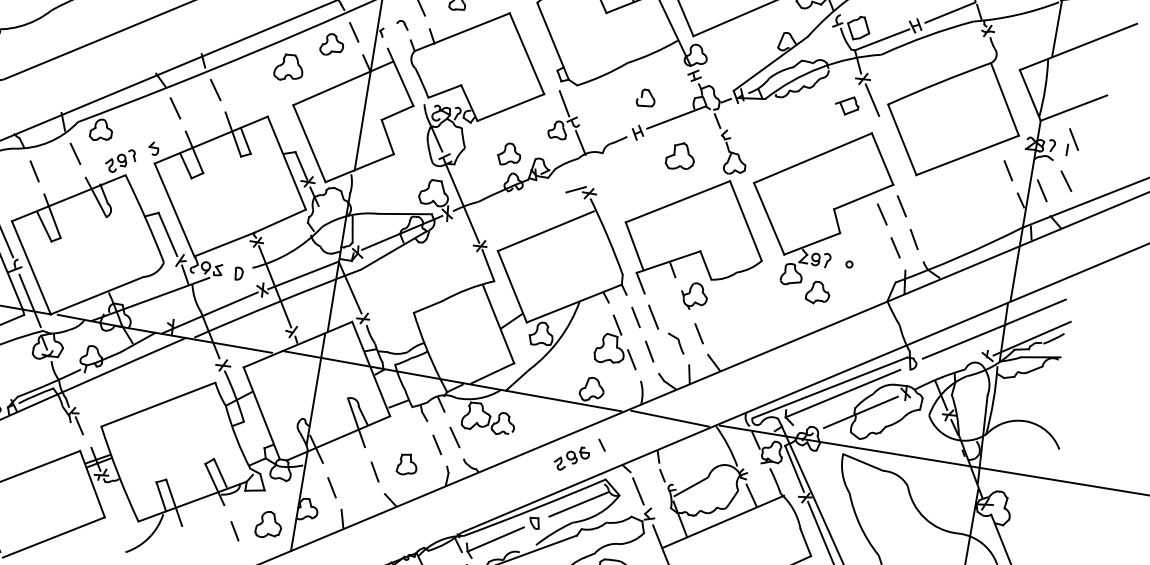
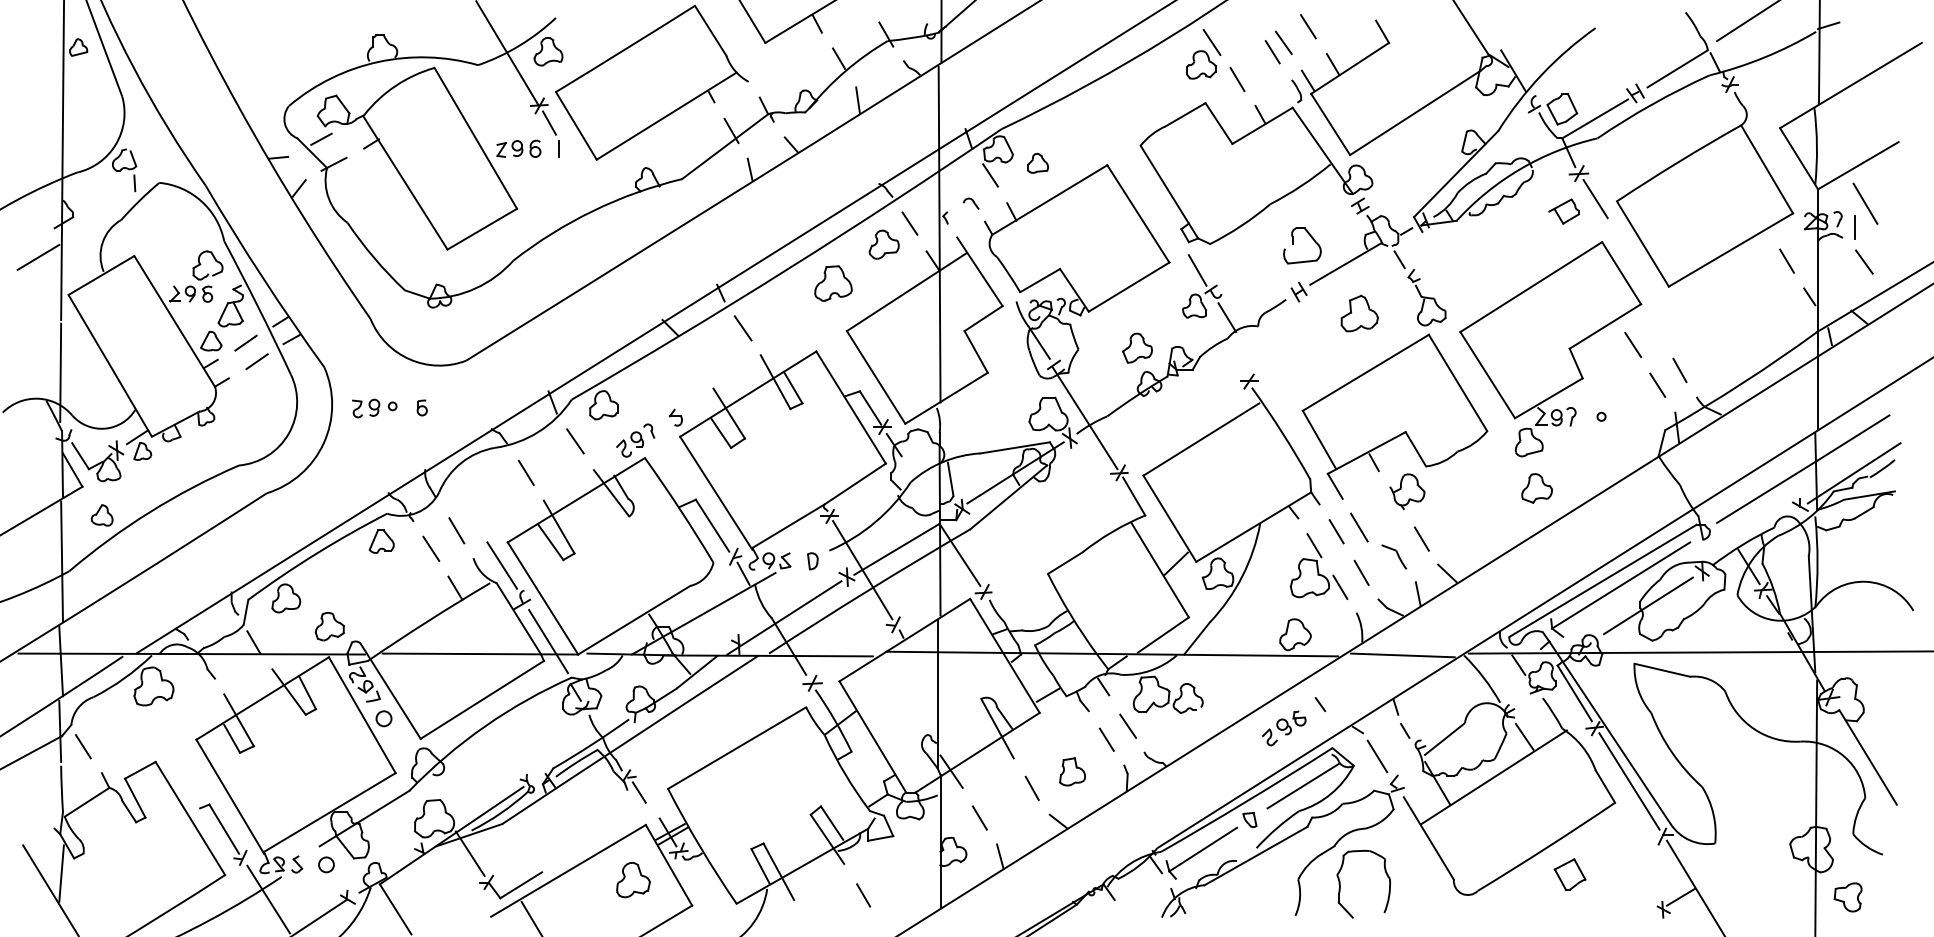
part: (646, 98) -> (1302, 245), size x1.6
line: (175, 108) -> (694, 360), removed
part: (1072, 142) -> (1864, 210), size x1.6
line: (576, 189) -> (1231, 378), removed
line: (1042, 190) -> (1835, 279), removed
line: (901, 206) -> (1656, 330), removed
part: (817, 292) -> (1536, 488), moved
part: (269, 524) -> (633, 879), moved

